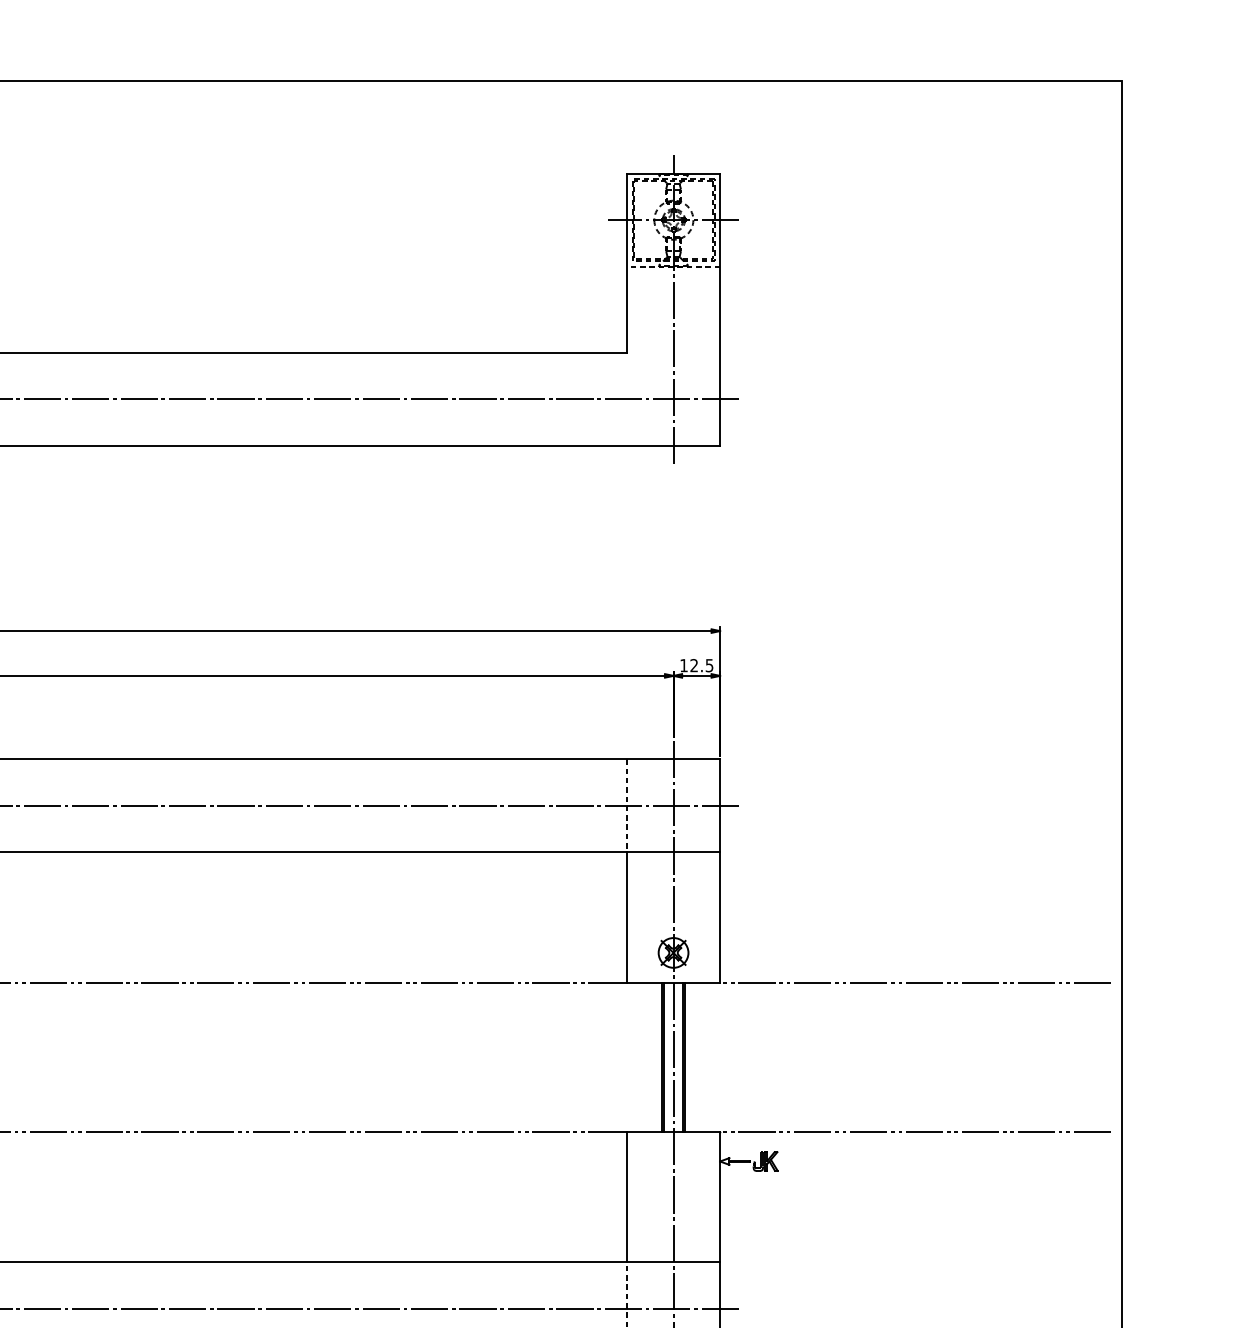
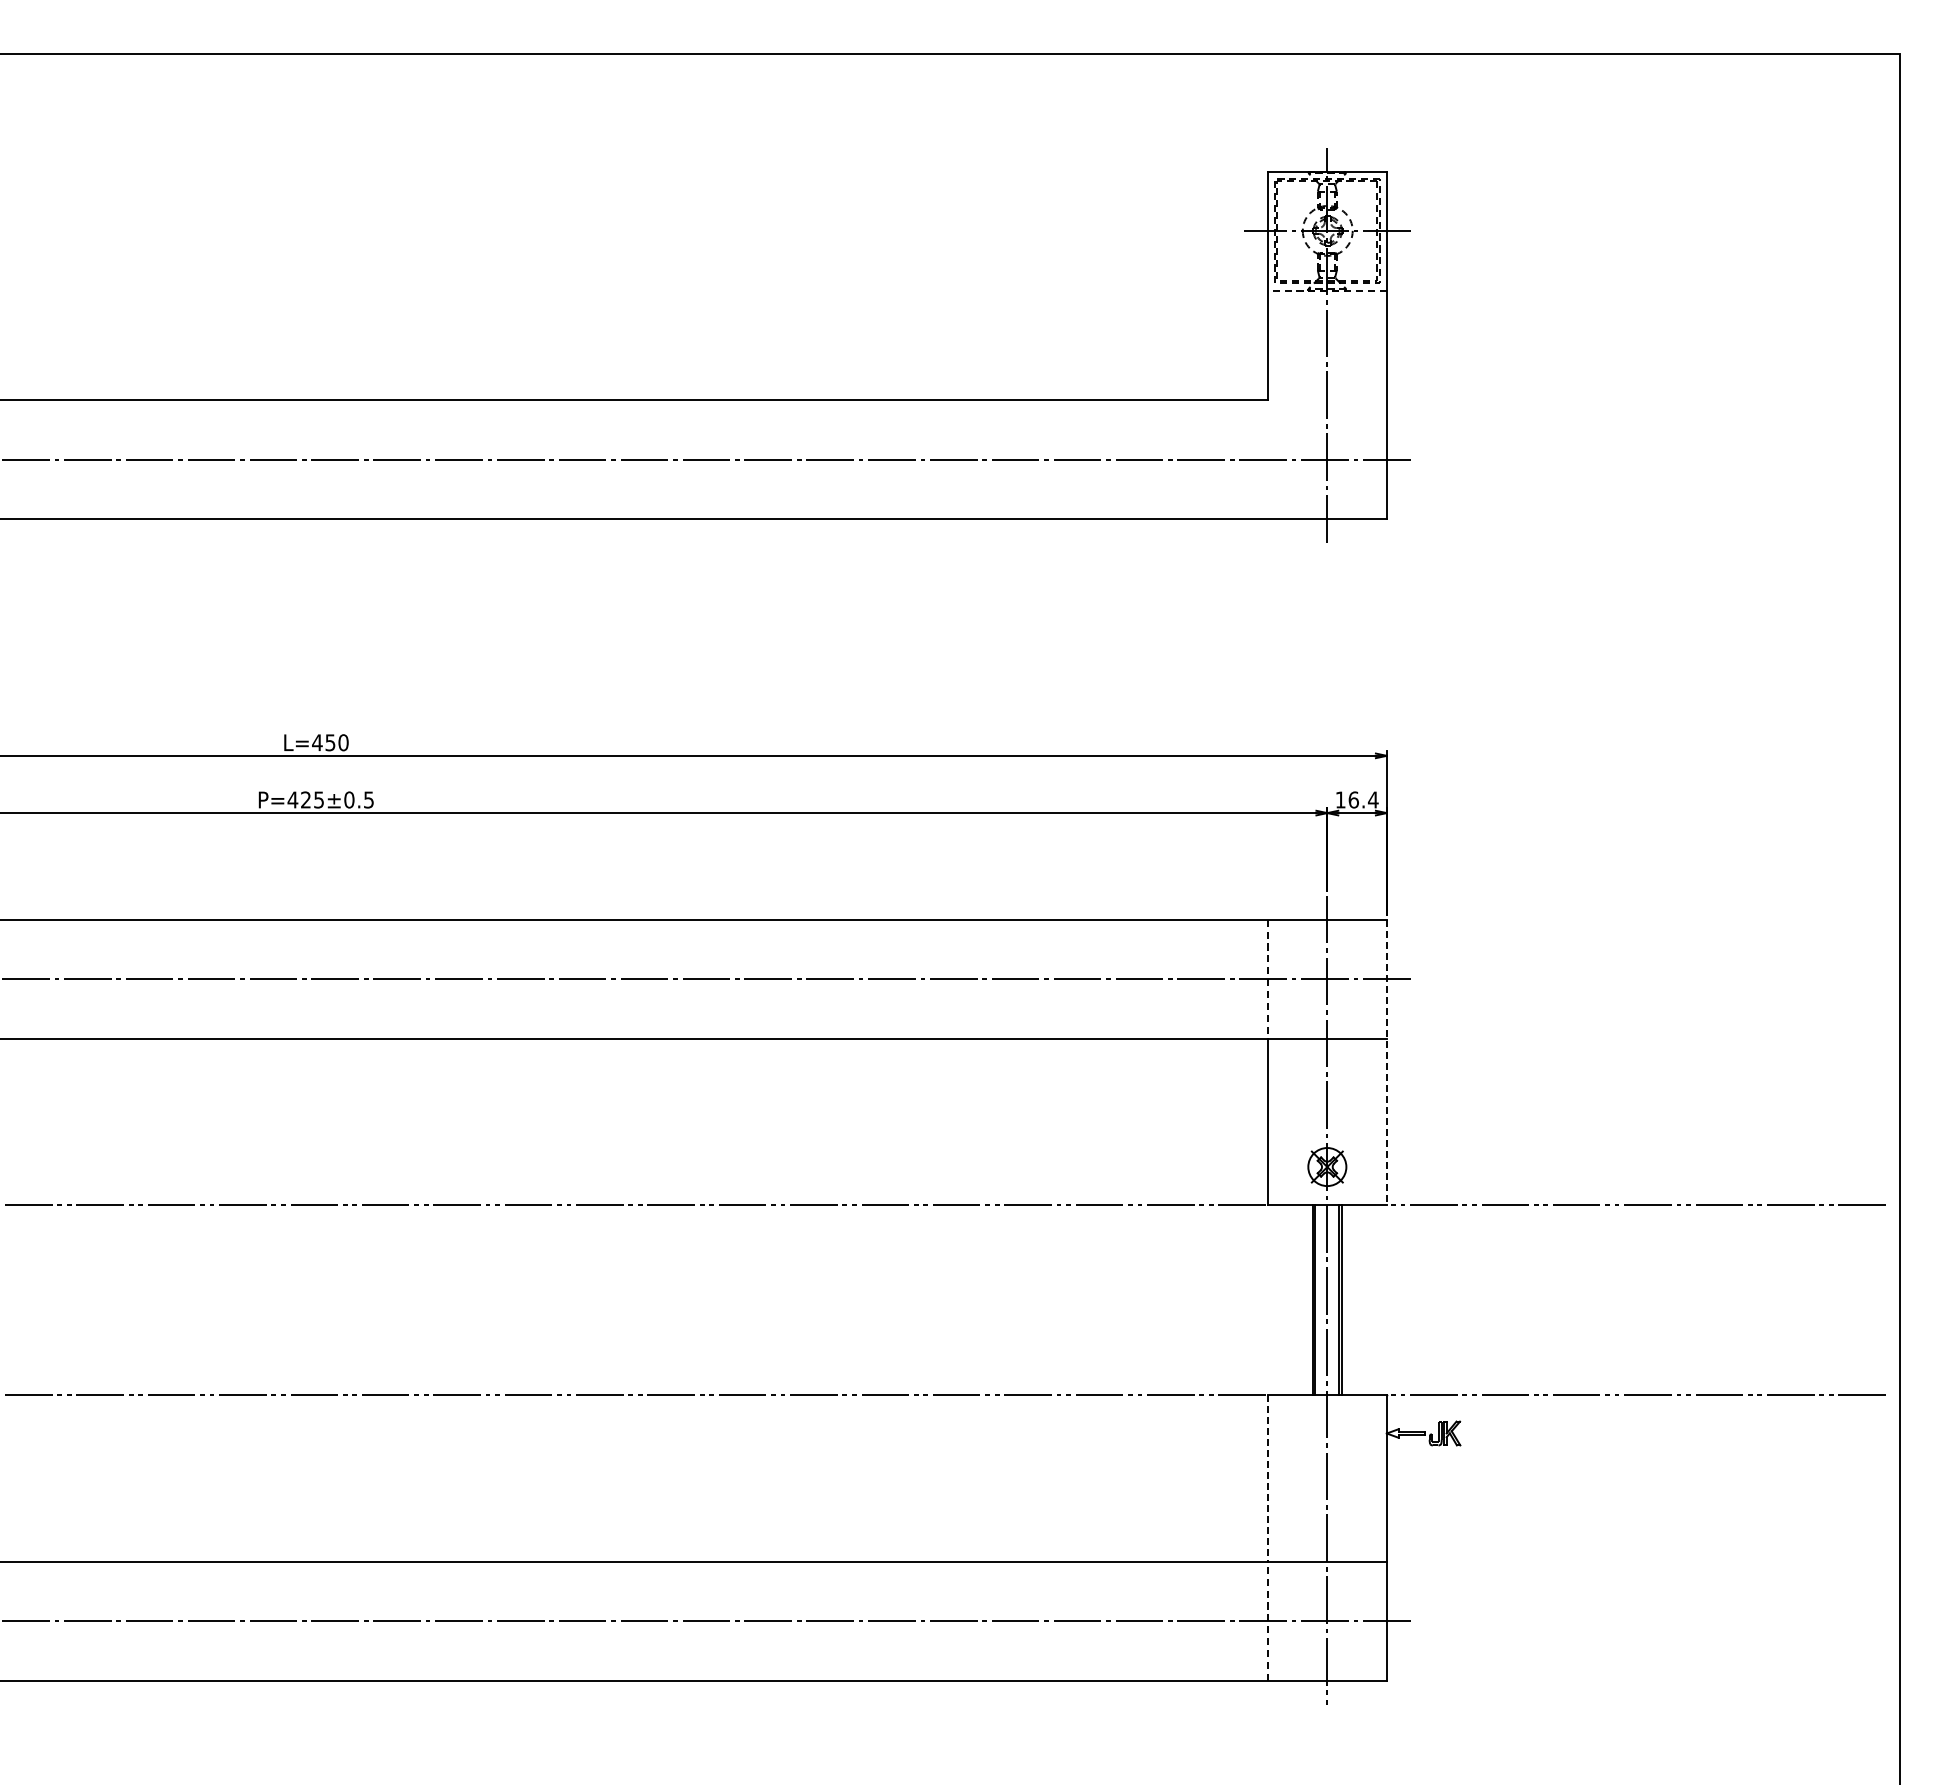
text: (701, 665) -> (1363, 799), 12.5 -> 16.4
line: (719, 871) -> (1386, 1062), solid -> dashed
line: (626, 1197) -> (1267, 1479), solid -> dashed

